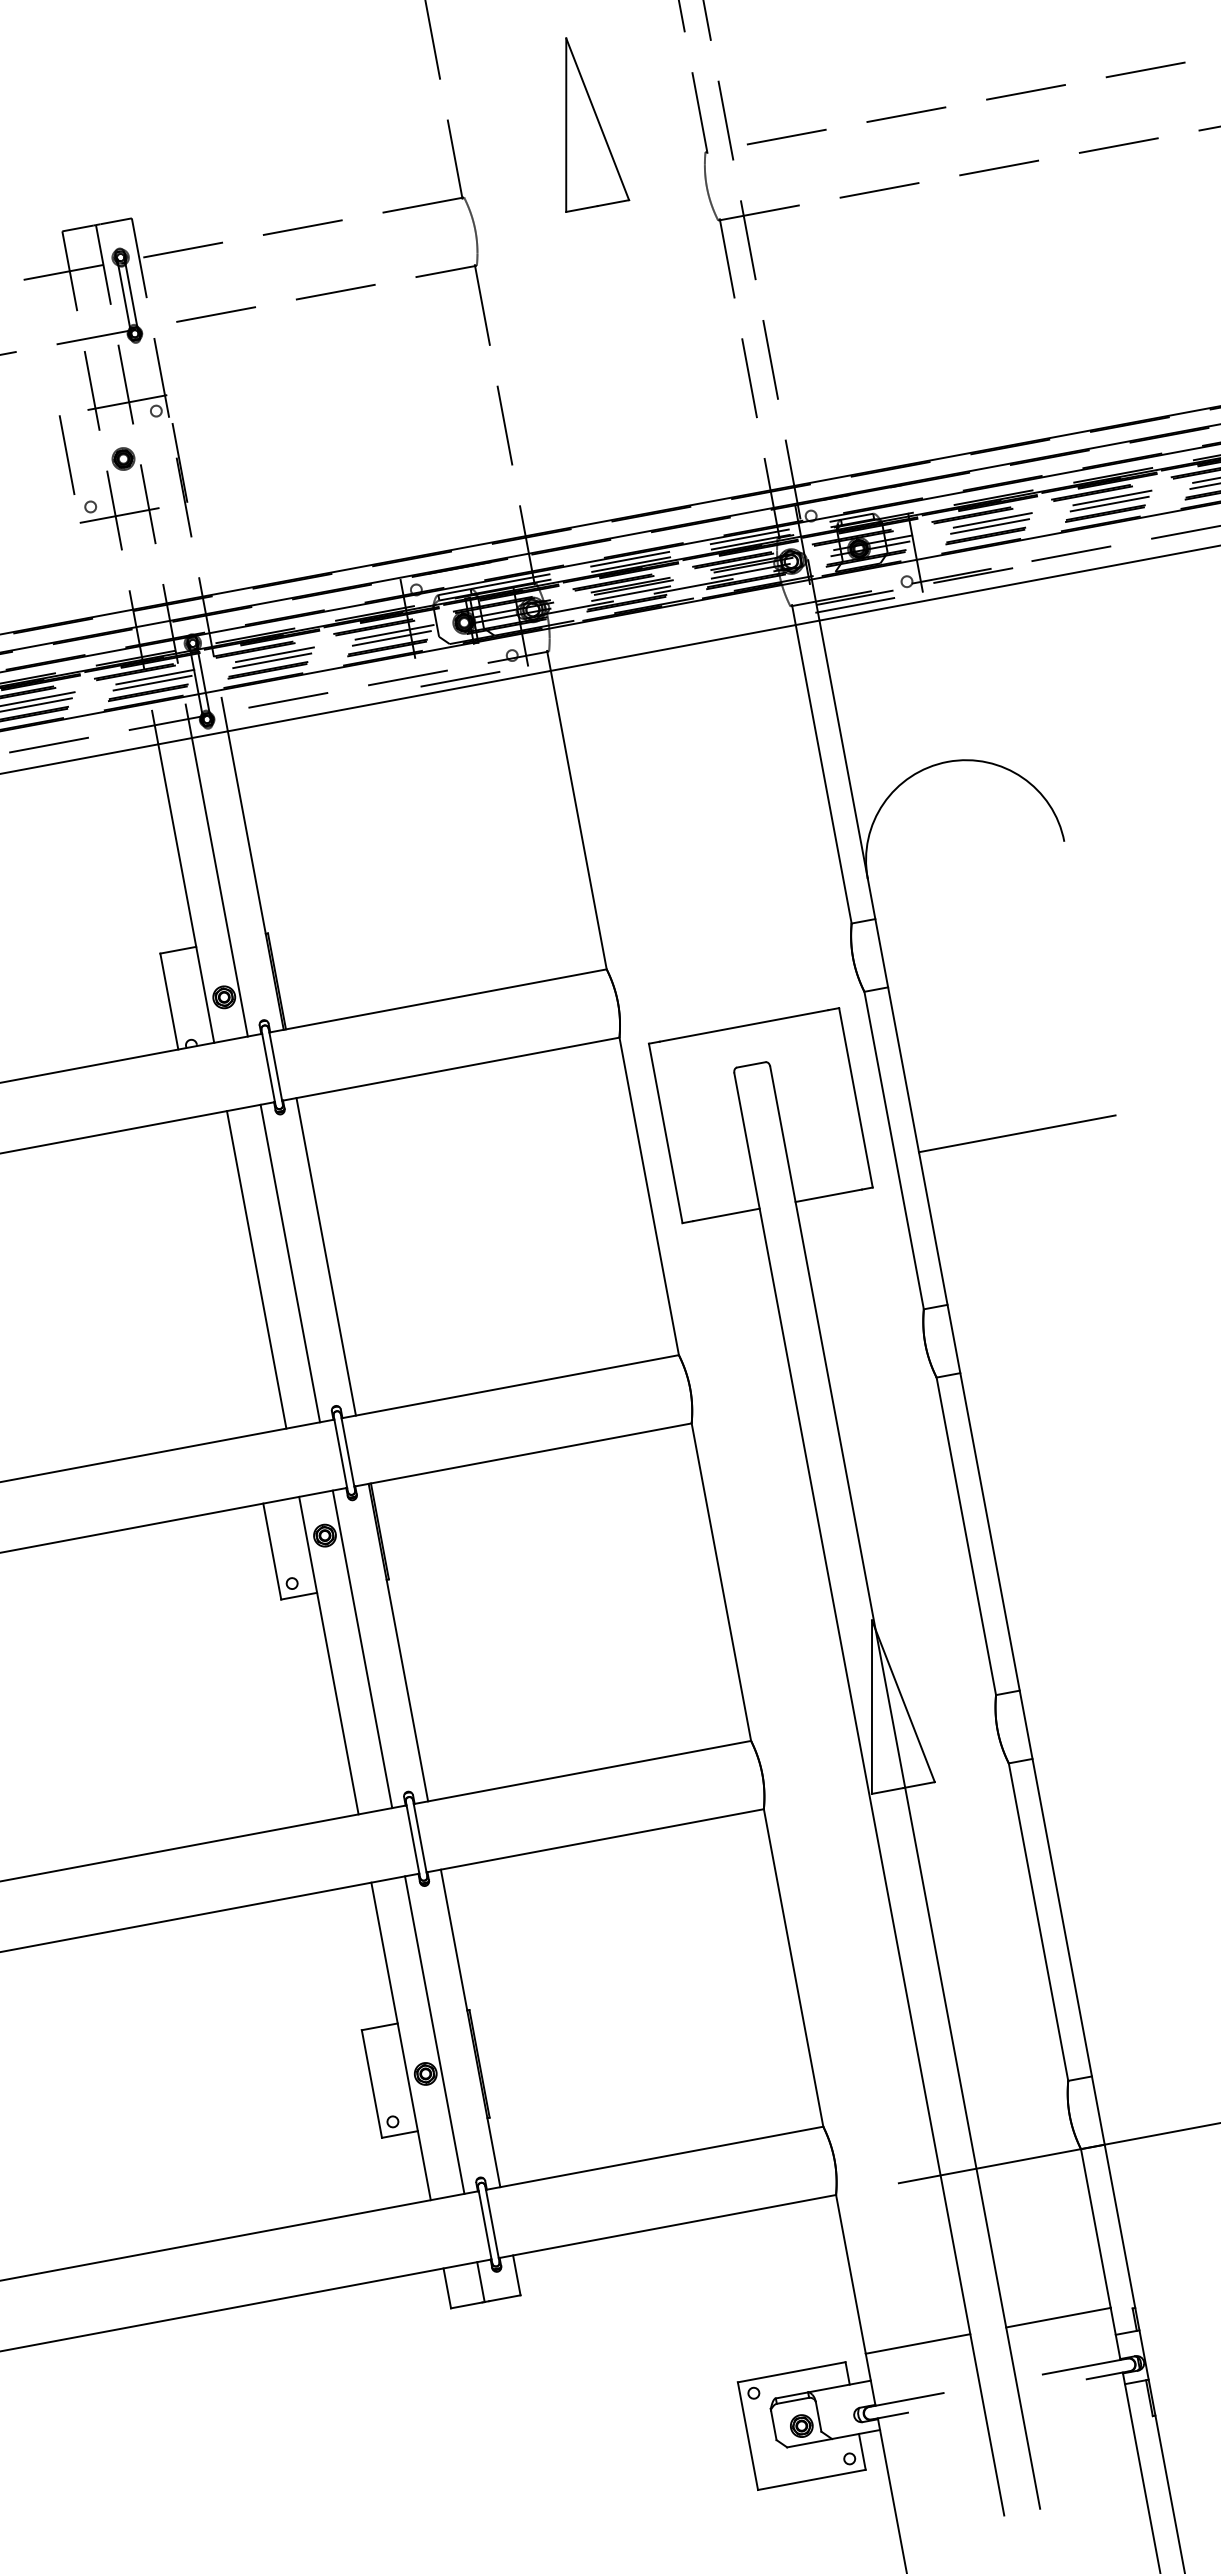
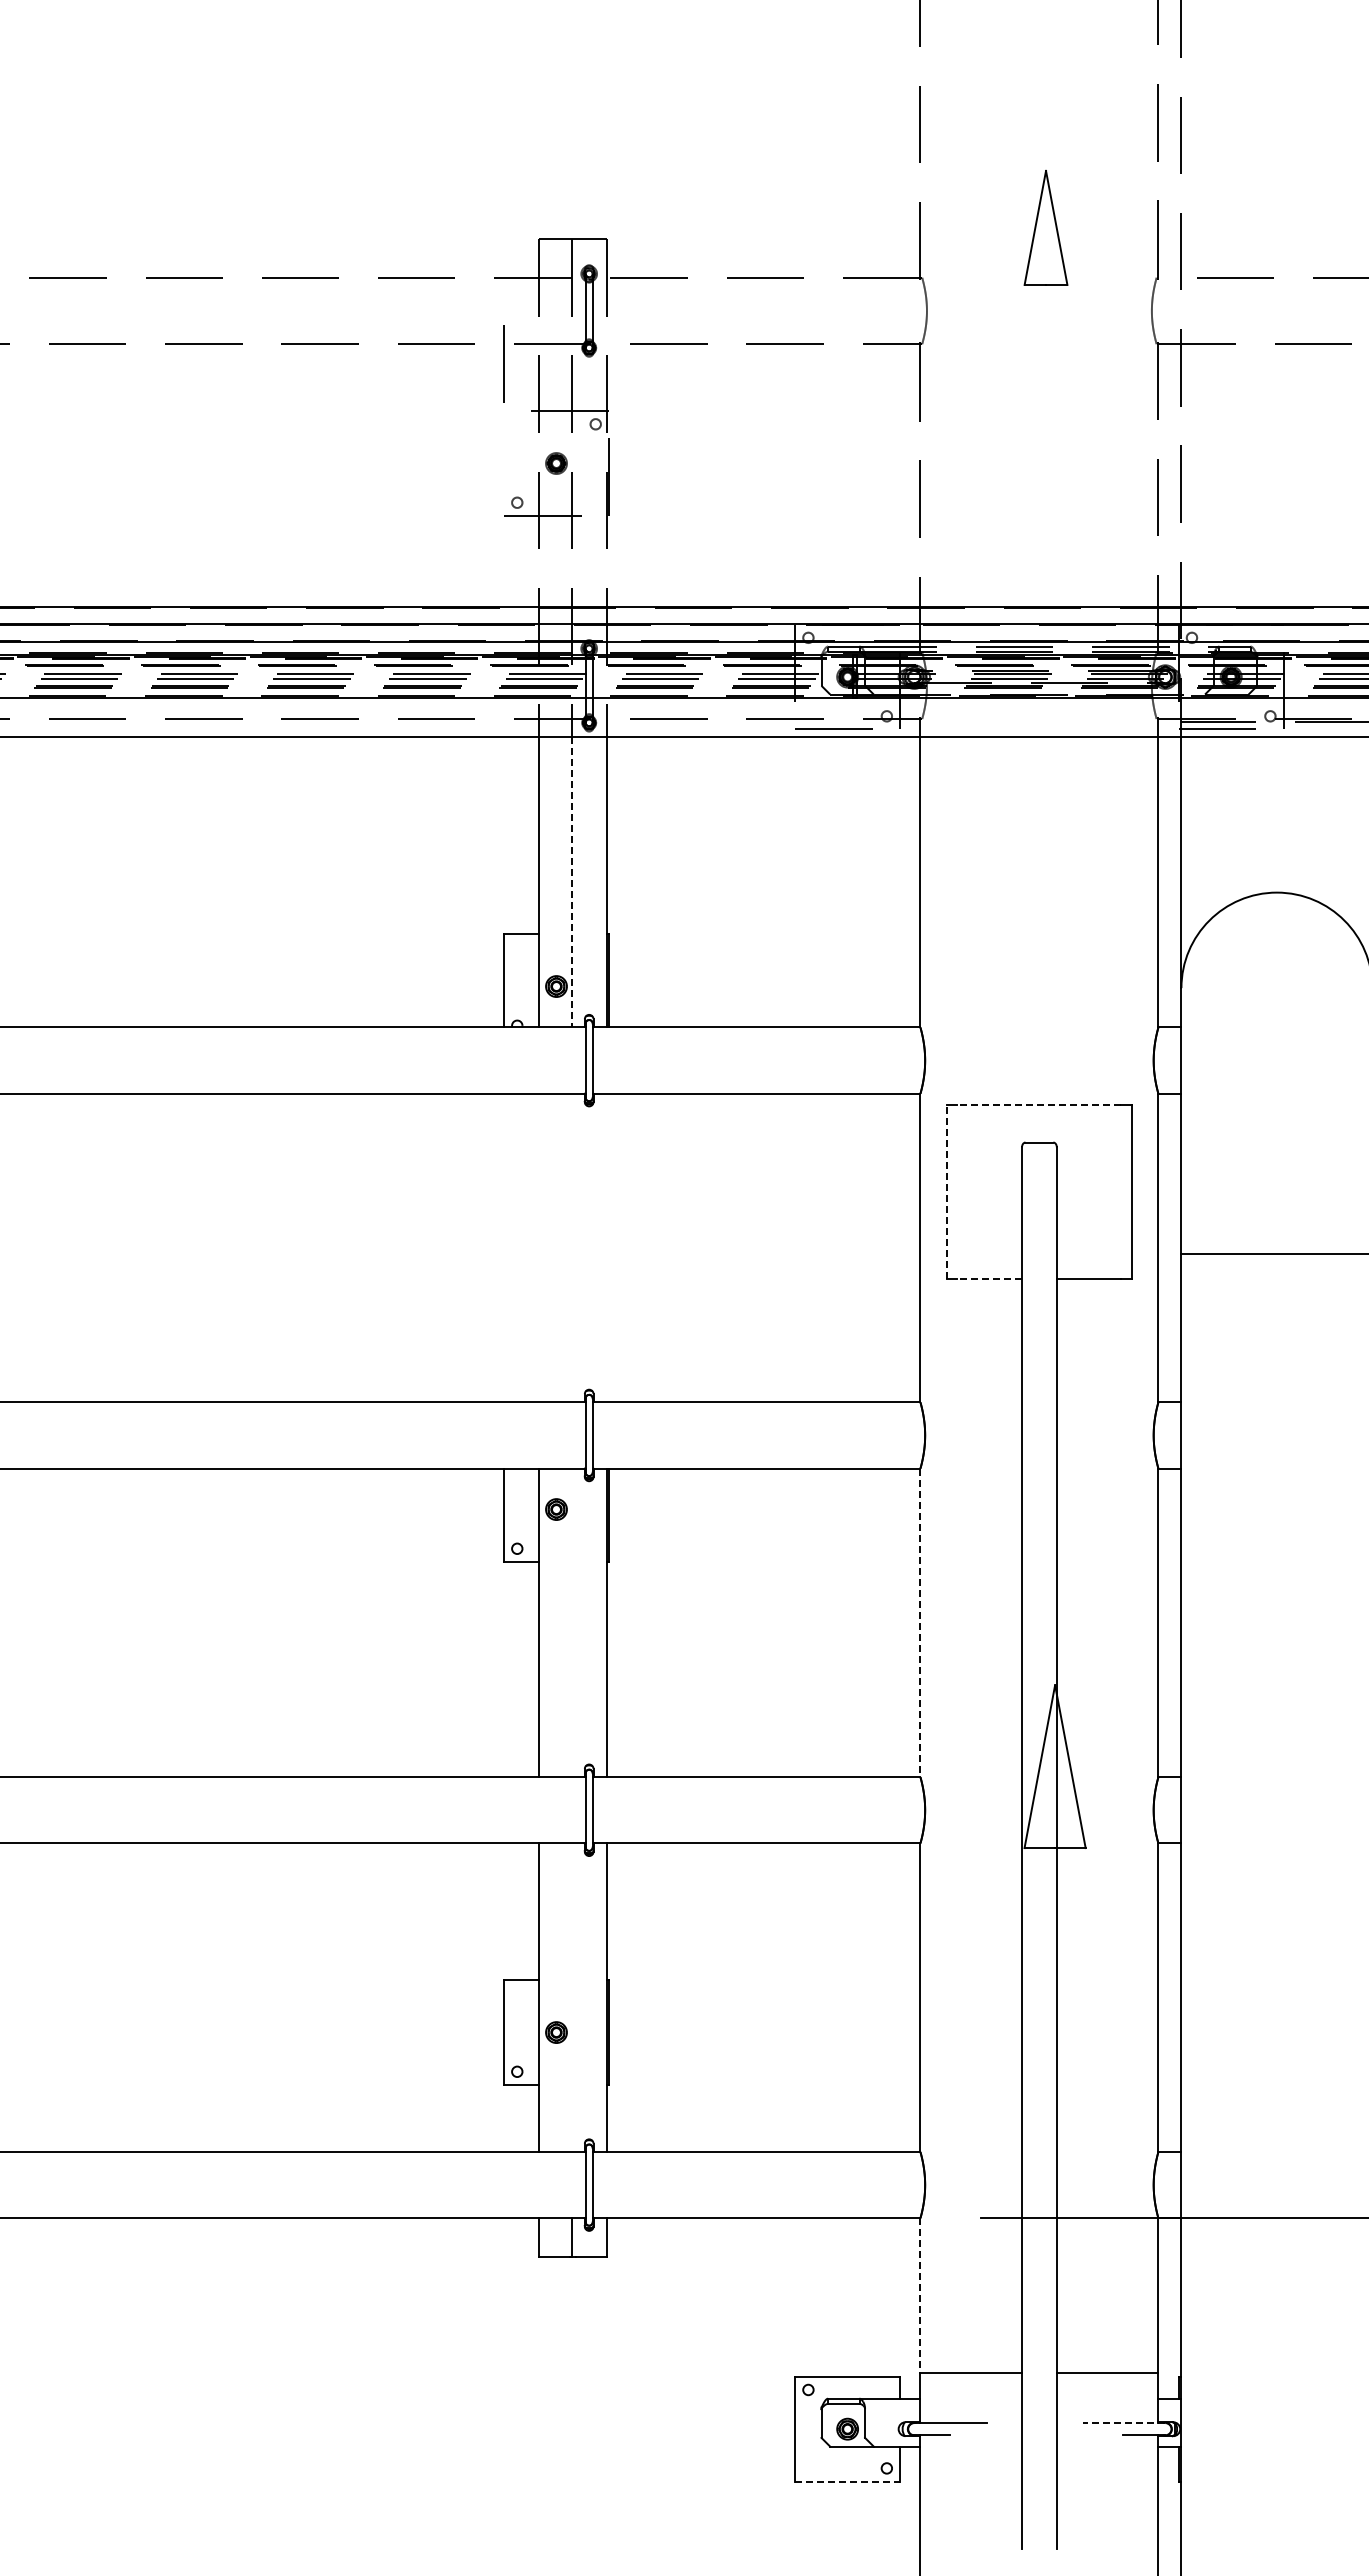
part: (581, 121) -> (1045, 227), size x0.7
line: (66, 454) -> (503, 363), moved
line: (219, 887) -> (571, 882), solid -> dashed
line: (744, 1025) -> (1039, 1104), solid -> dashed
line: (666, 1132) -> (947, 1191), solid -> dashed
line: (726, 1215) -> (989, 1279), solid -> dashed
line: (325, 1256) -> (606, 1247), removed
line: (289, 1263) -> (571, 1247), removed
line: (257, 1269) -> (539, 1247), removed
line: (721, 1582) -> (920, 1623), solid -> dashed
line: (362, 1649) -> (571, 1622), removed
line: (434, 2034) -> (571, 1997), removed
line: (851, 2274) -> (920, 2295), solid -> dashed
line: (1084, 2367) -> (1123, 2423), solid -> dashed
line: (812, 2479) -> (848, 2481), solid -> dashed

